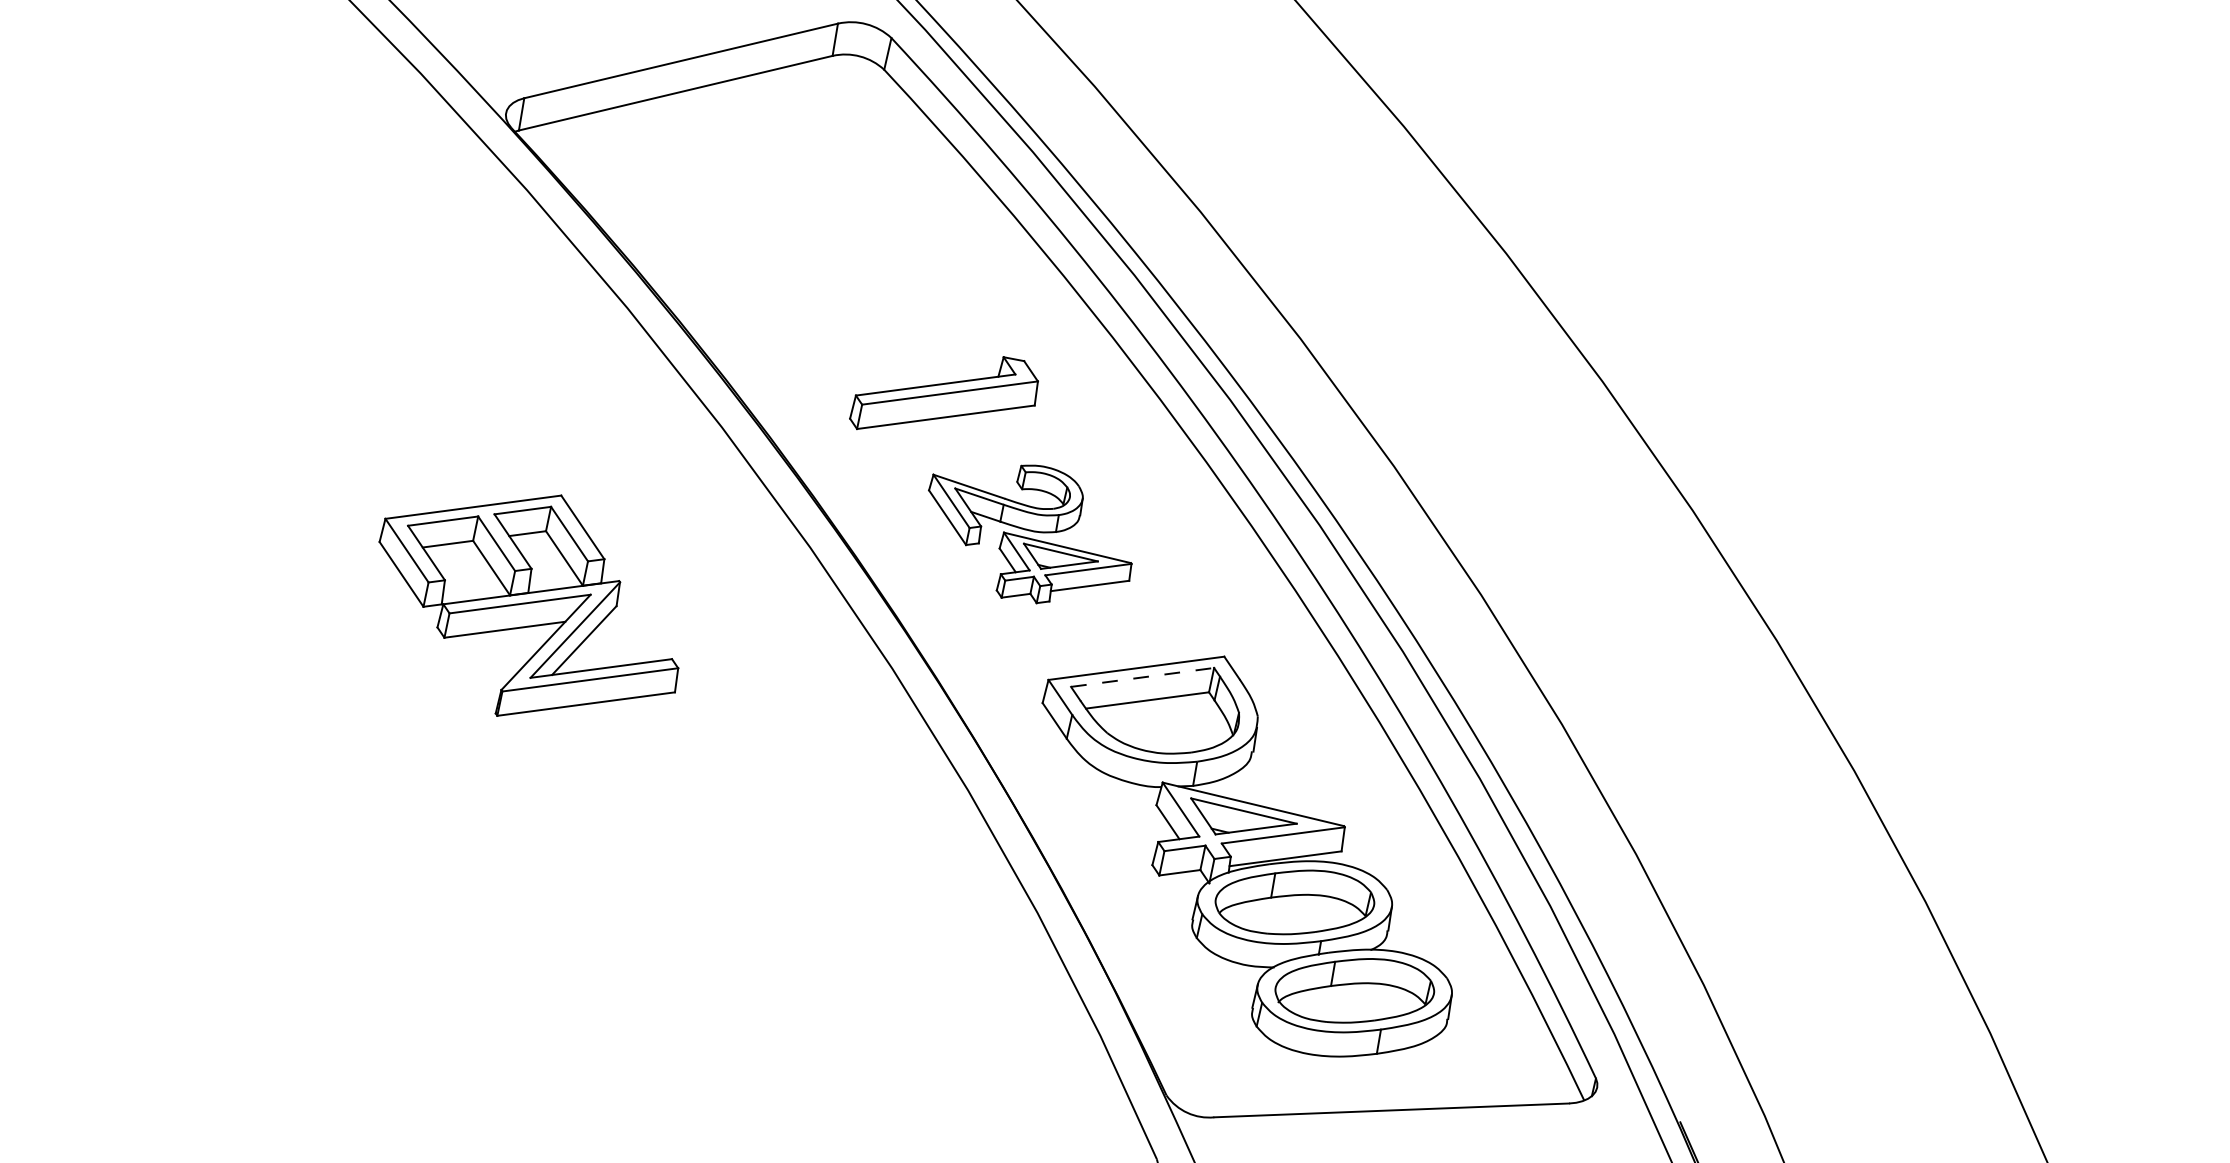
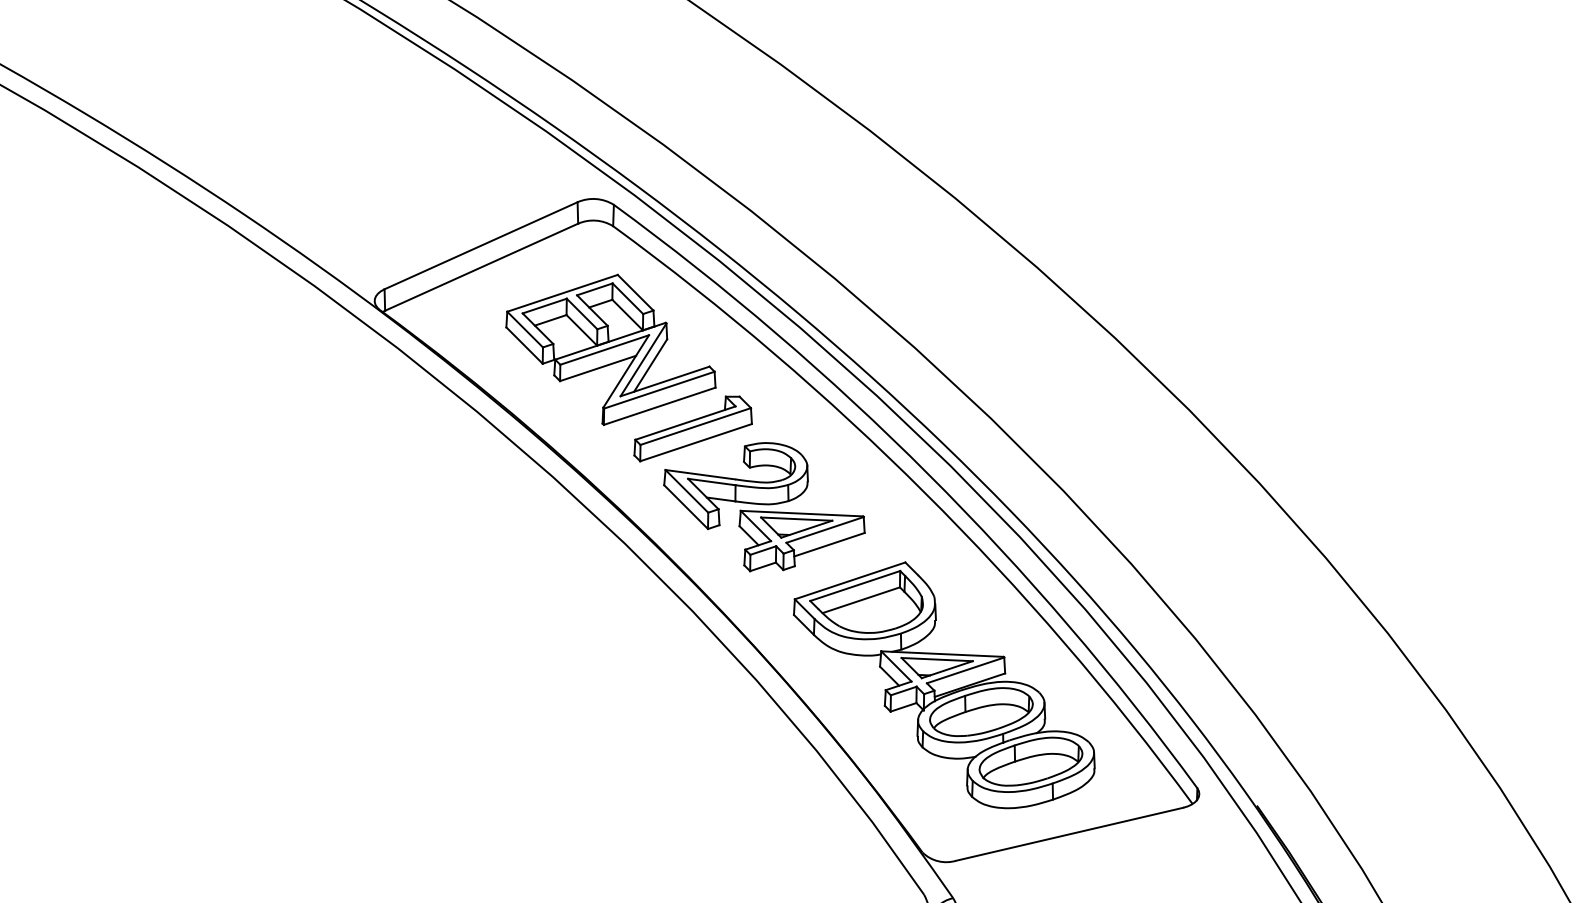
part: (1029, 533) -> (764, 507), size x1.43
part: (528, 604) -> (610, 349), moved
line: (1143, 676) -> (855, 585), dashed -> solid

